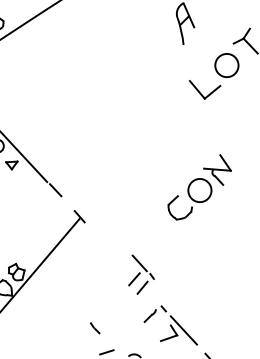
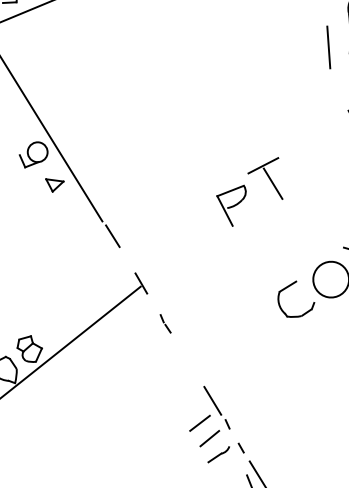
line: (168, 43) -> (327, 47), added
part: (137, 143) -> (250, 189), added
part: (141, 274) -> (212, 418), moved
line: (94, 328) -> (164, 323), moved

